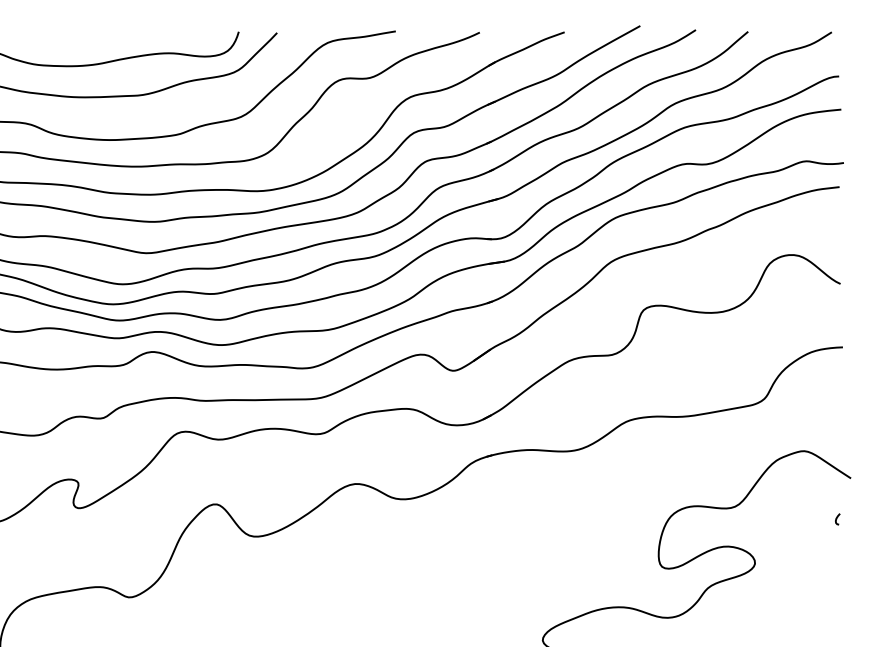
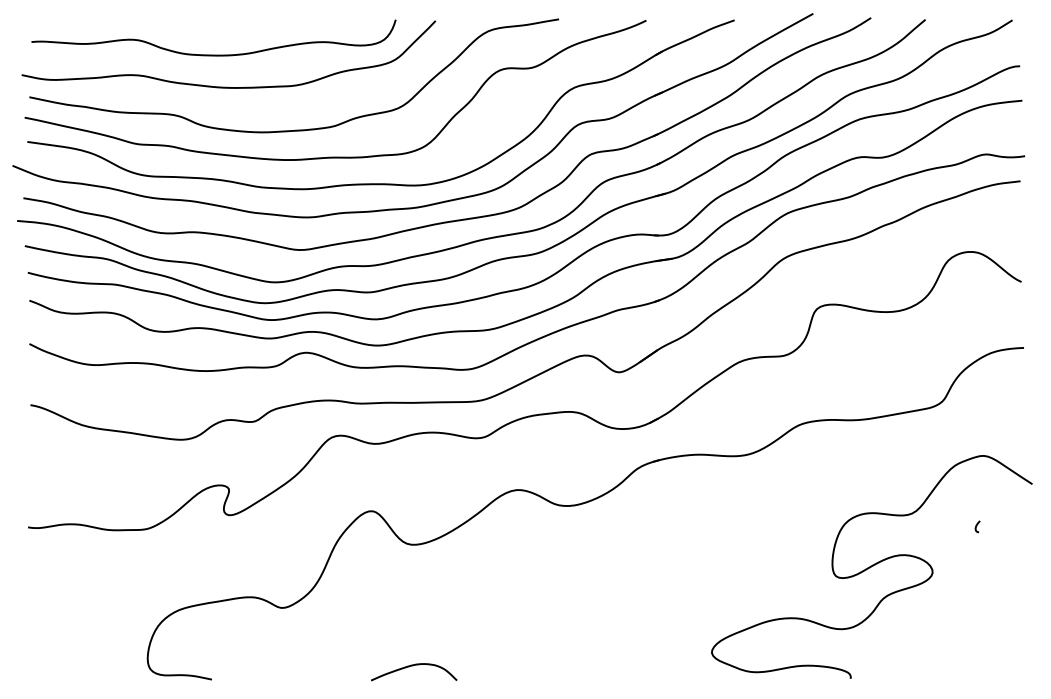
curve: (837, 519) -> (977, 526), moved

